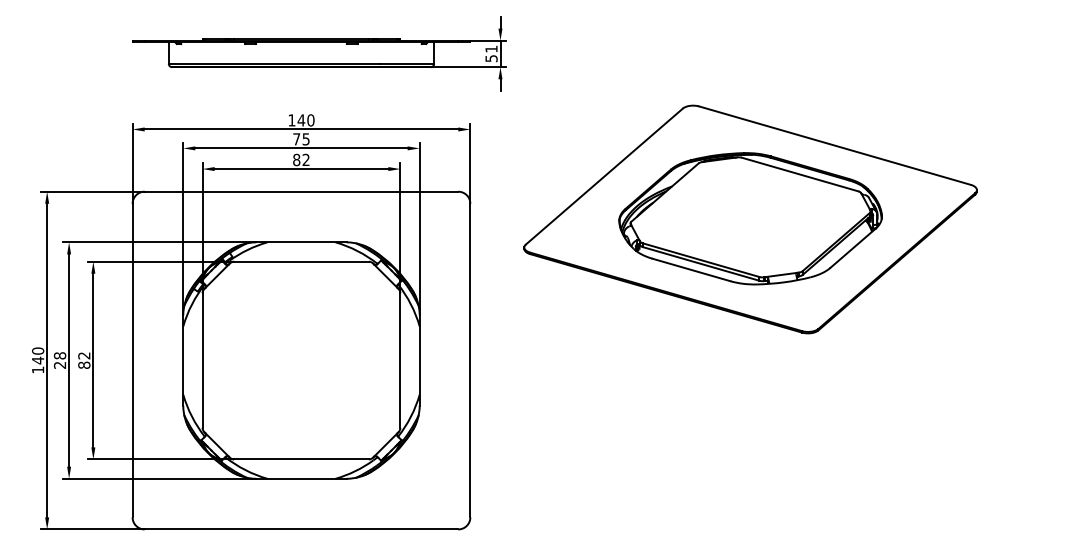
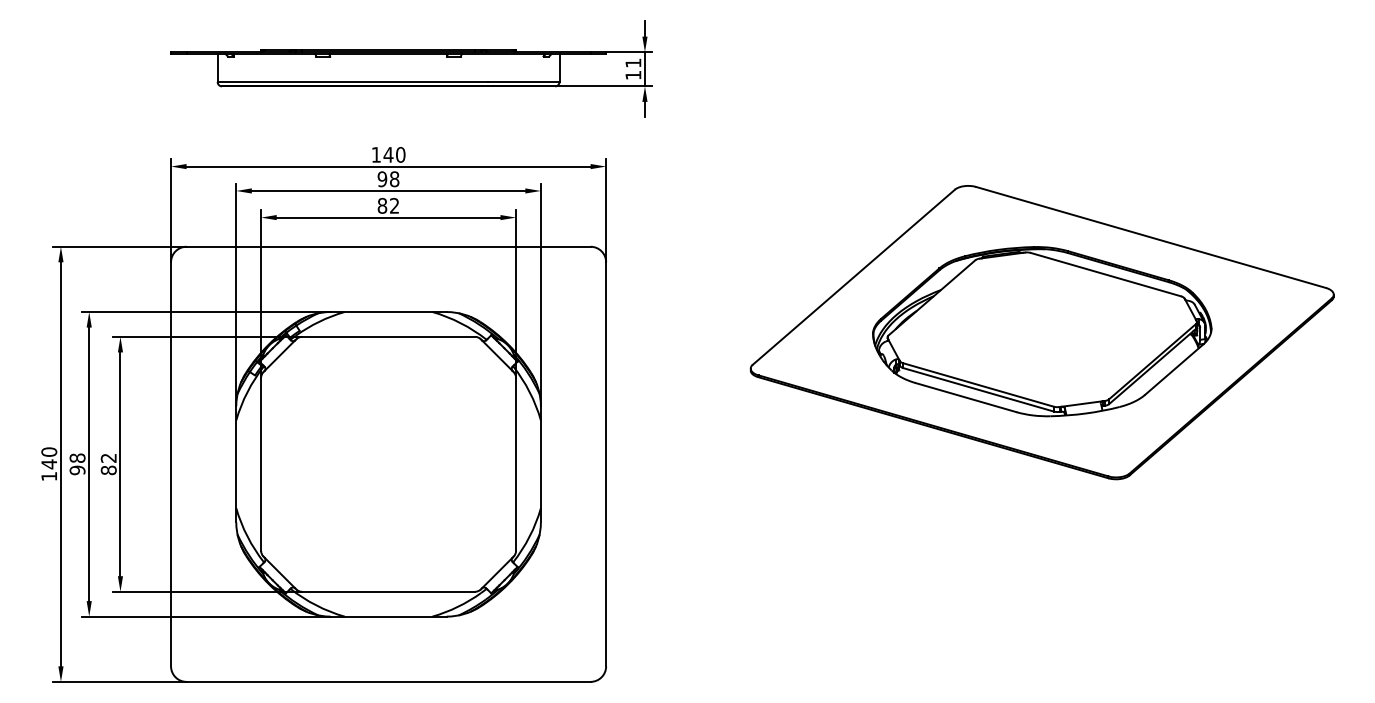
text: (491, 58) -> (633, 75), 51 -> 11
text: (301, 139) -> (388, 179), 75 -> 98
part: (750, 219) -> (1041, 332), moved
text: (60, 365) -> (77, 470), 28 -> 98

